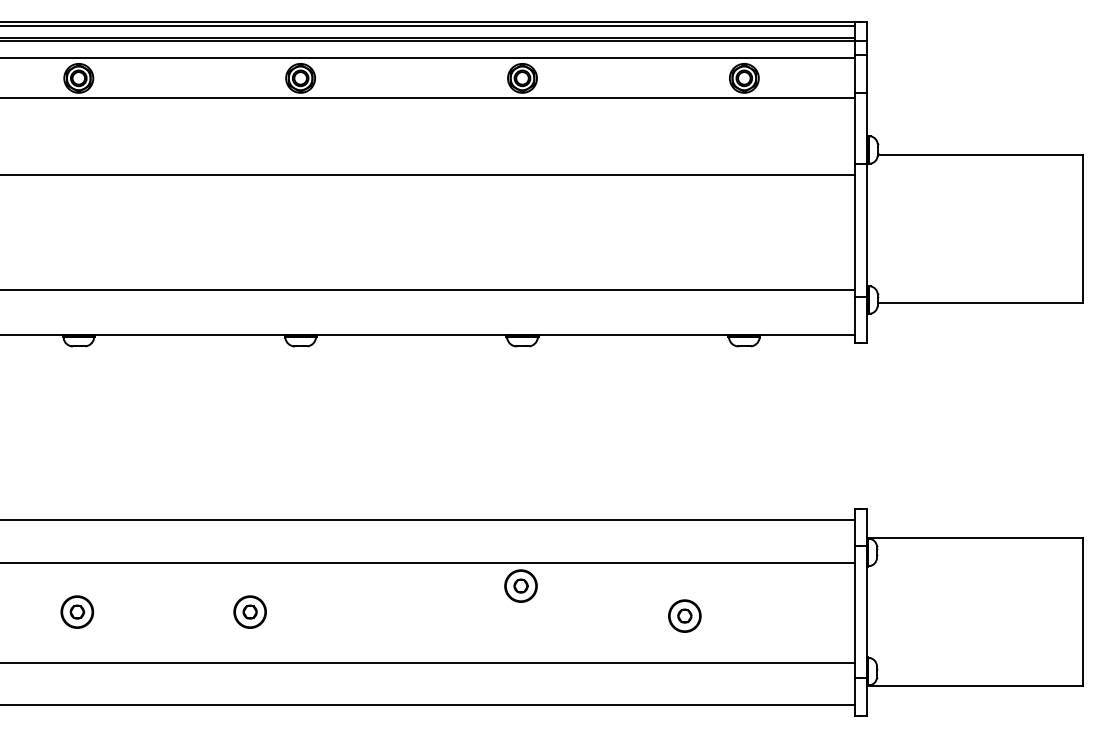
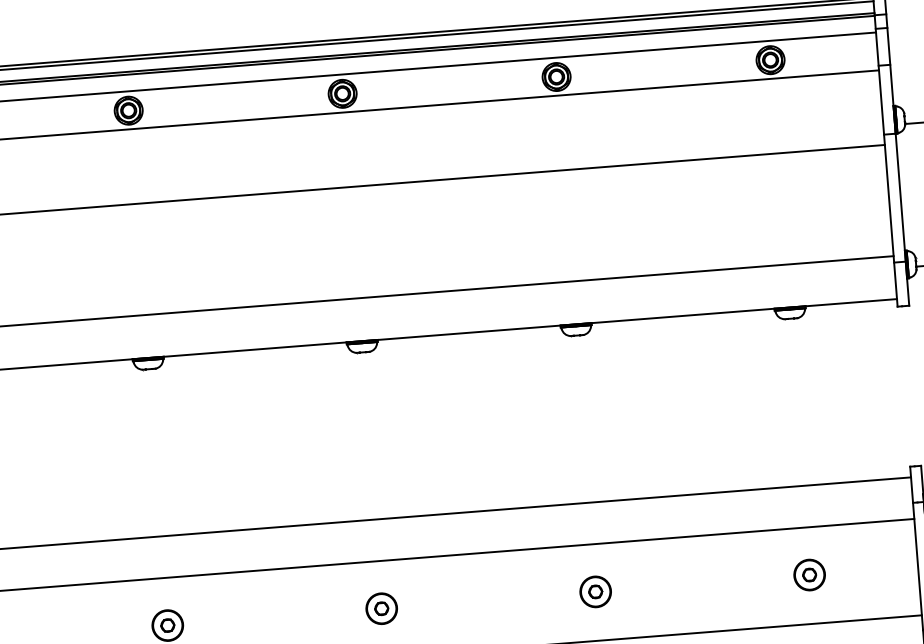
part: (520, 585) -> (595, 591), moved
part: (249, 611) -> (381, 608), moved
part: (684, 615) -> (809, 574), moved

